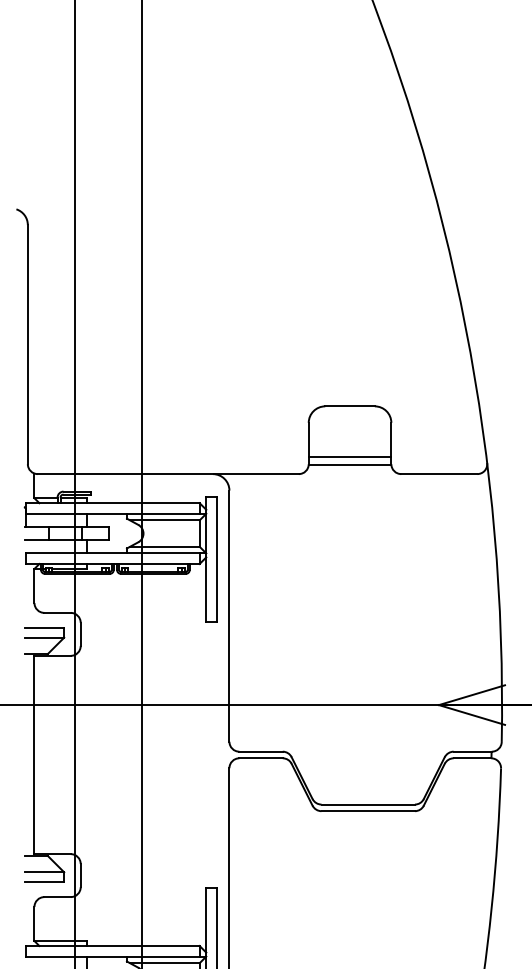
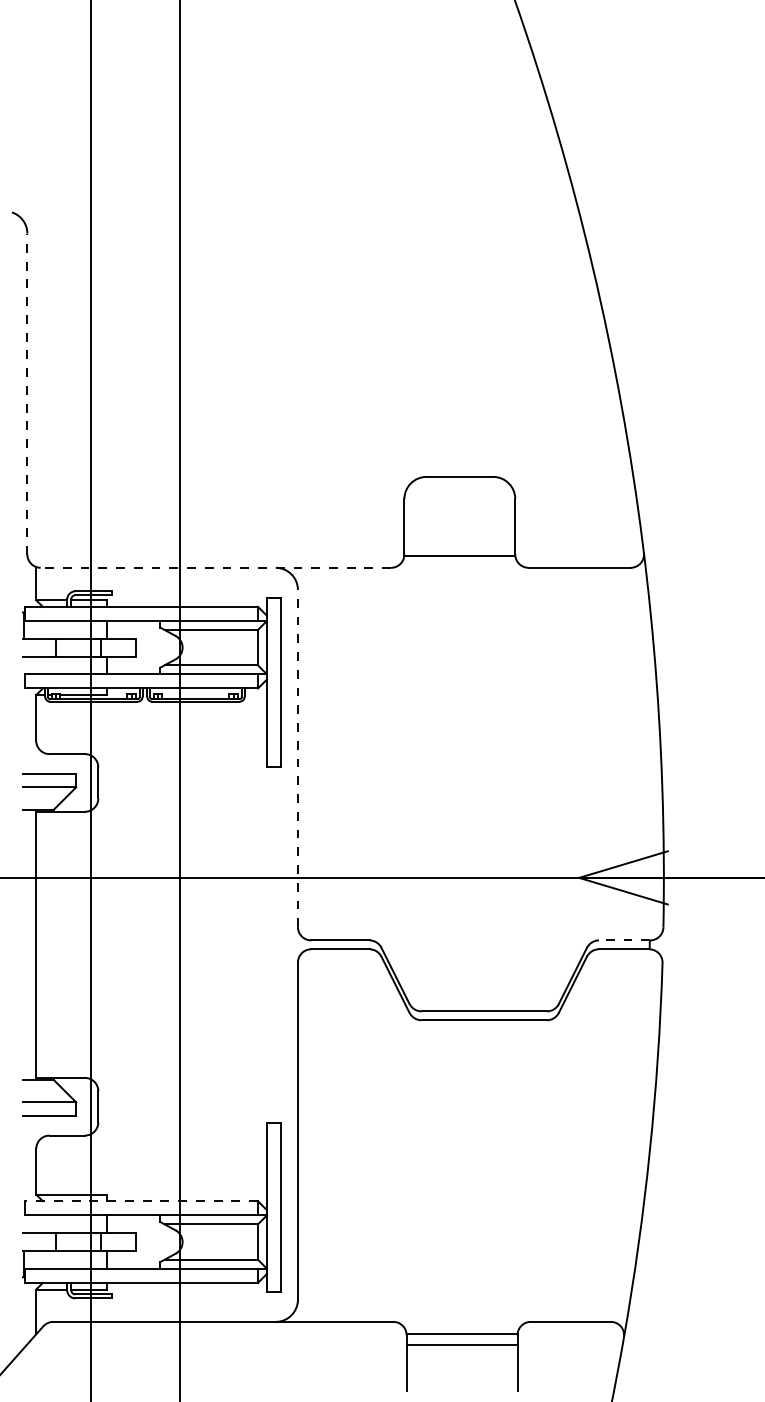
line: (27, 344) -> (27, 393), solid -> dashed
line: (349, 456) -> (459, 544), removed
line: (168, 473) -> (215, 567), solid -> dashed
line: (229, 616) -> (297, 758), solid -> dashed
line: (472, 751) -> (624, 940), solid -> dashed
line: (112, 946) -> (141, 1201), solid -> dashed

